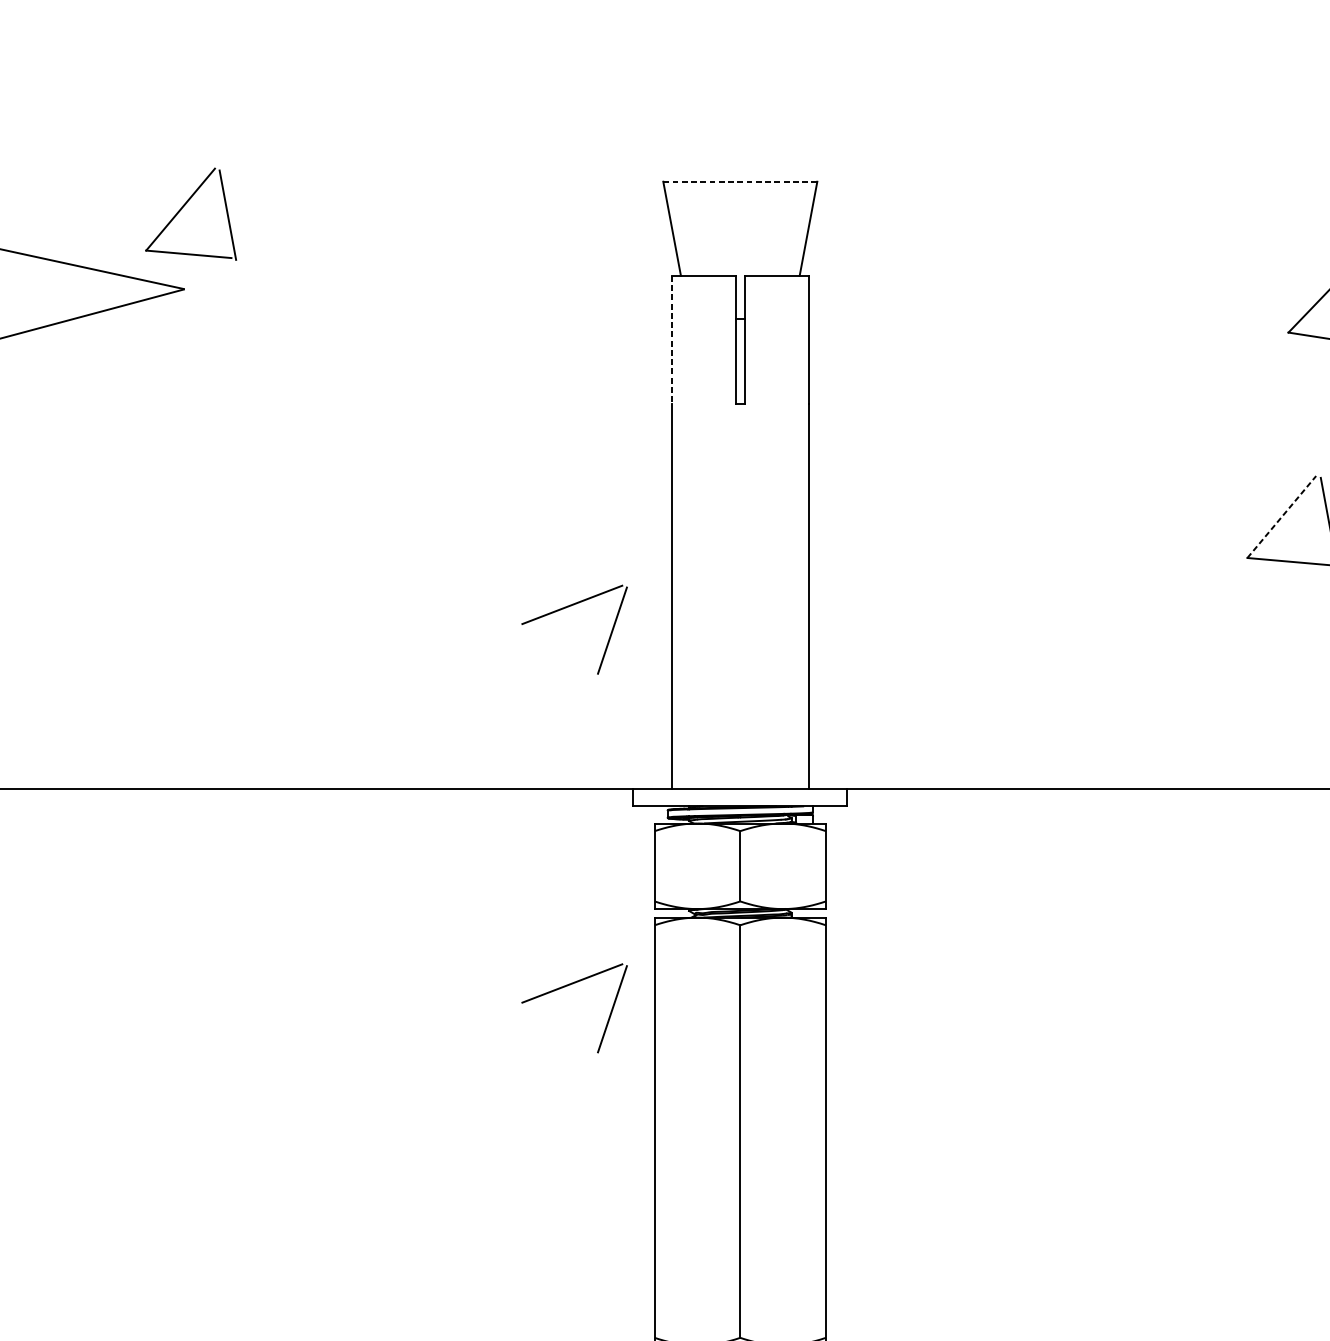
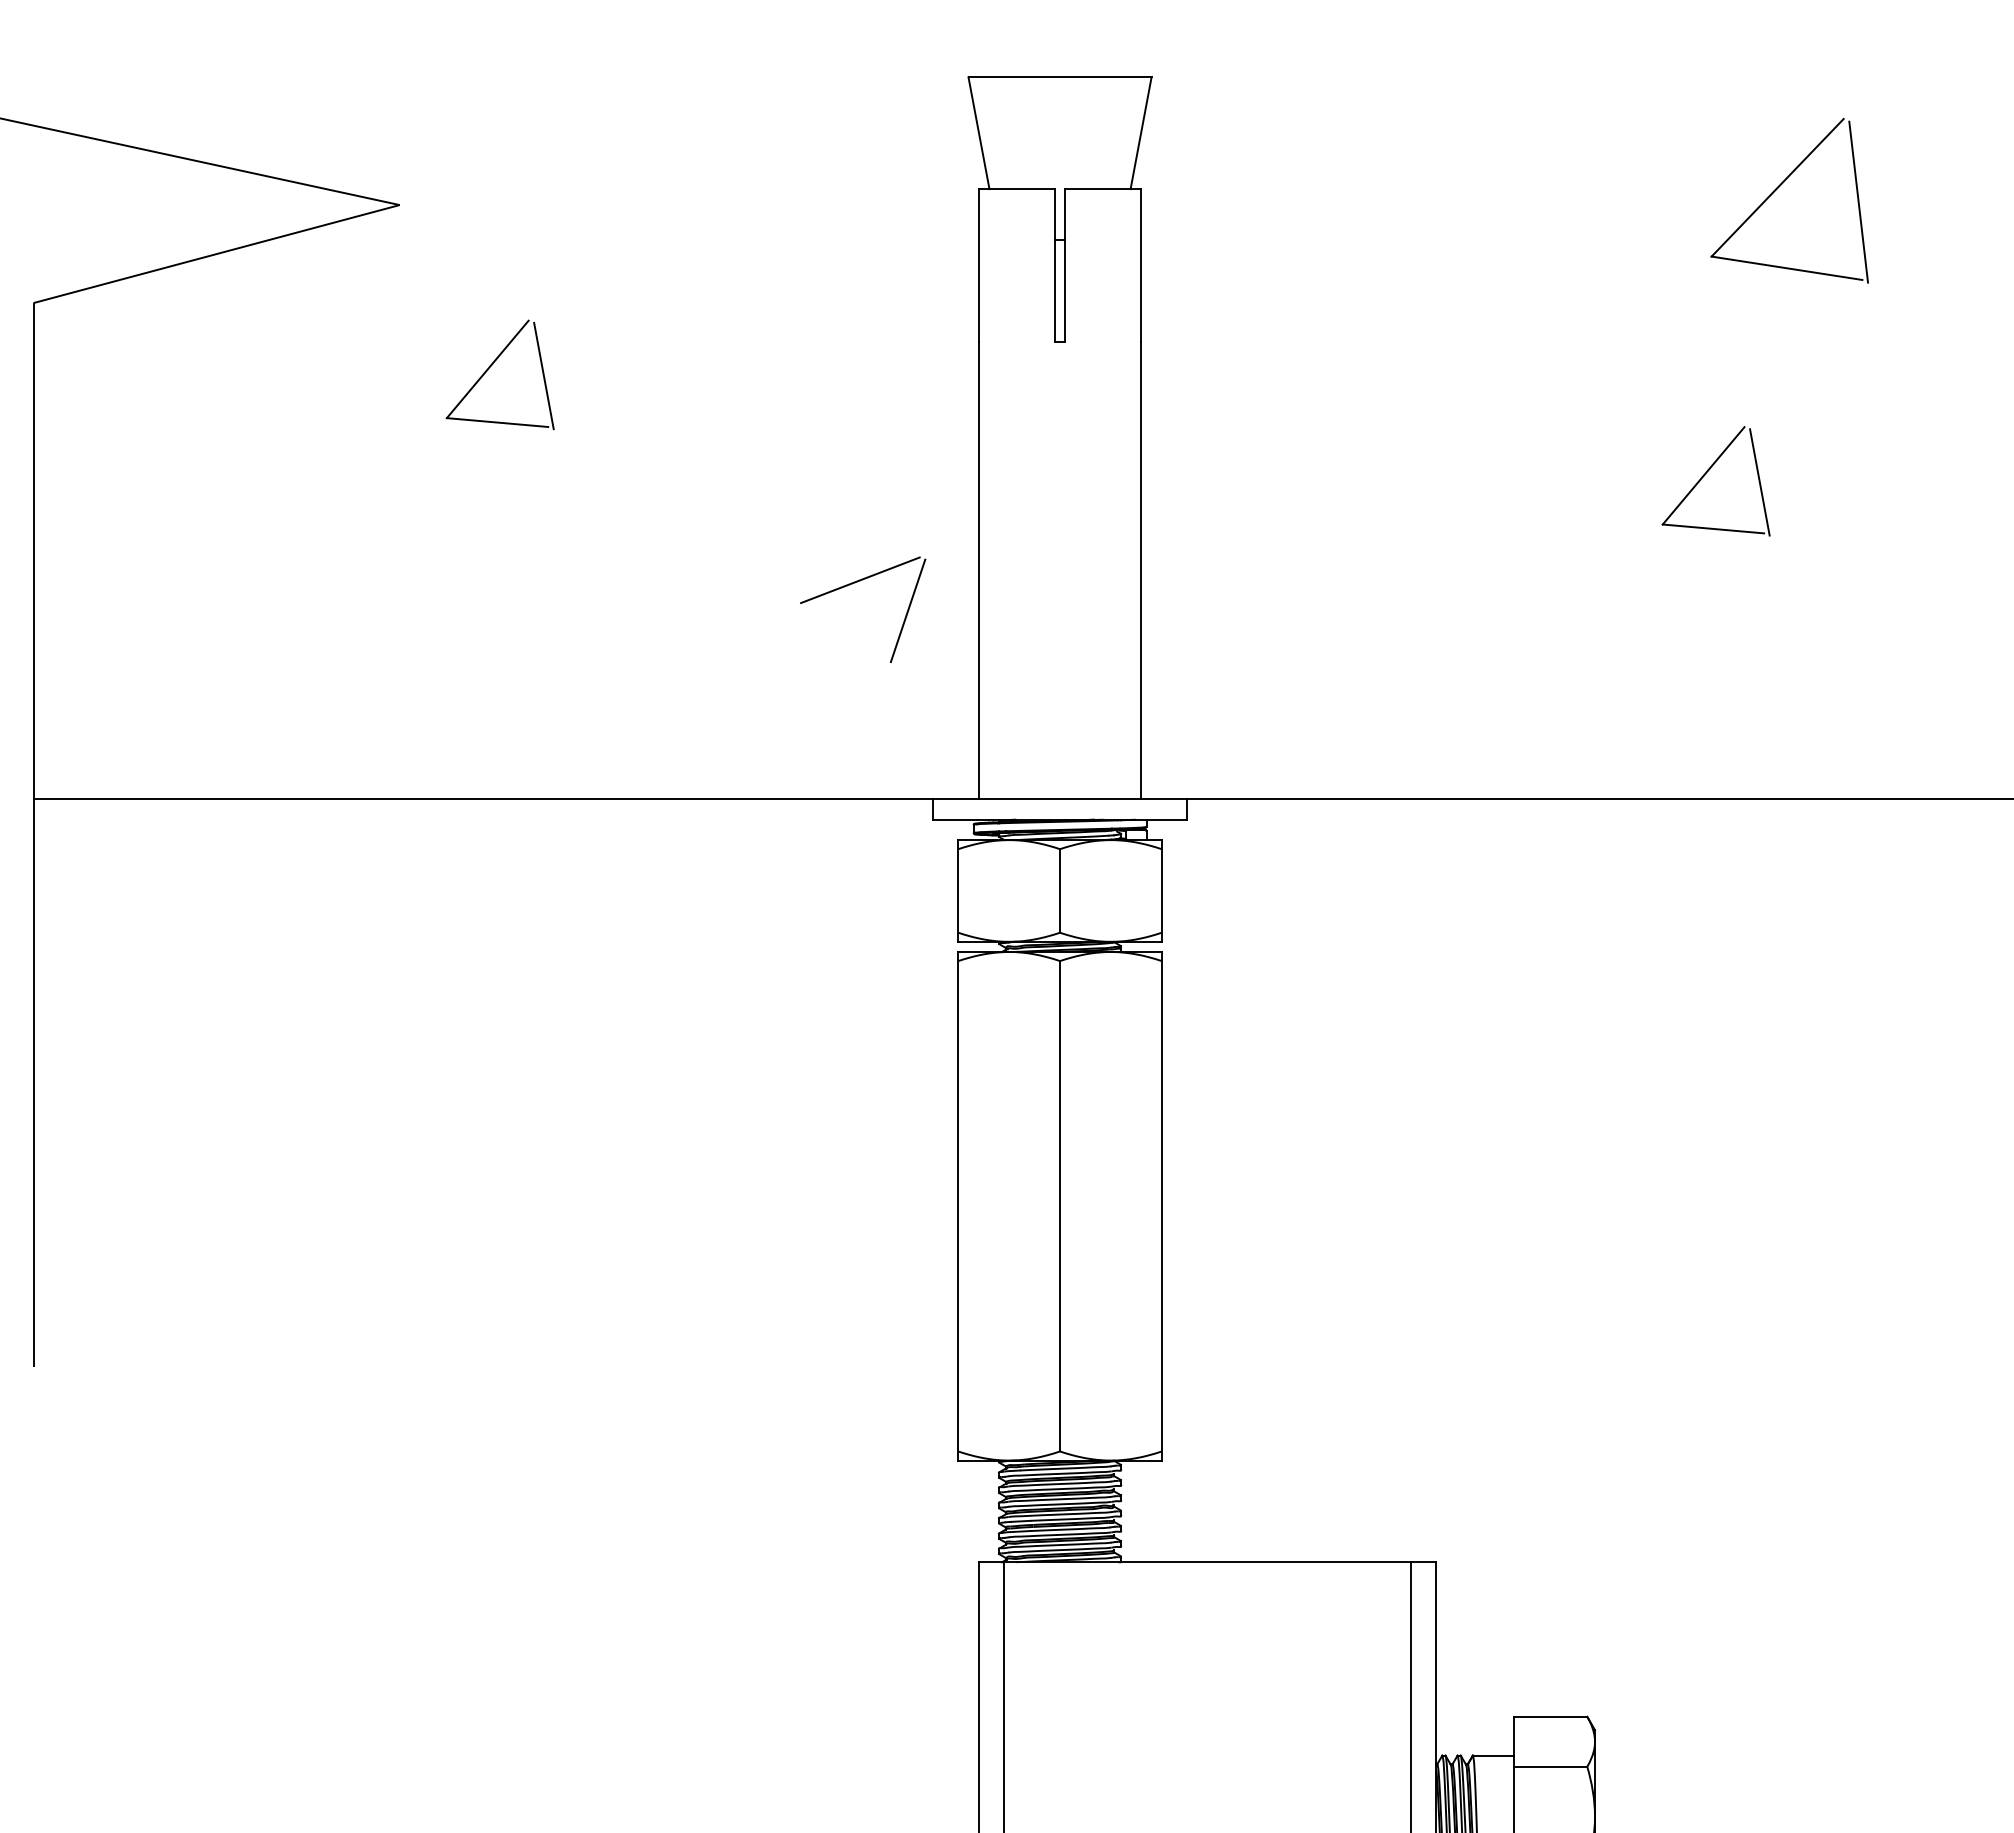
line: (740, 181) -> (1060, 77), dashed -> solid
part: (183, 207) -> (491, 366), moved
line: (671, 340) -> (978, 265), dashed -> solid
line: (1281, 516) -> (1703, 475), dashed -> solid
part: (568, 986) -> (855, 1033), removed

